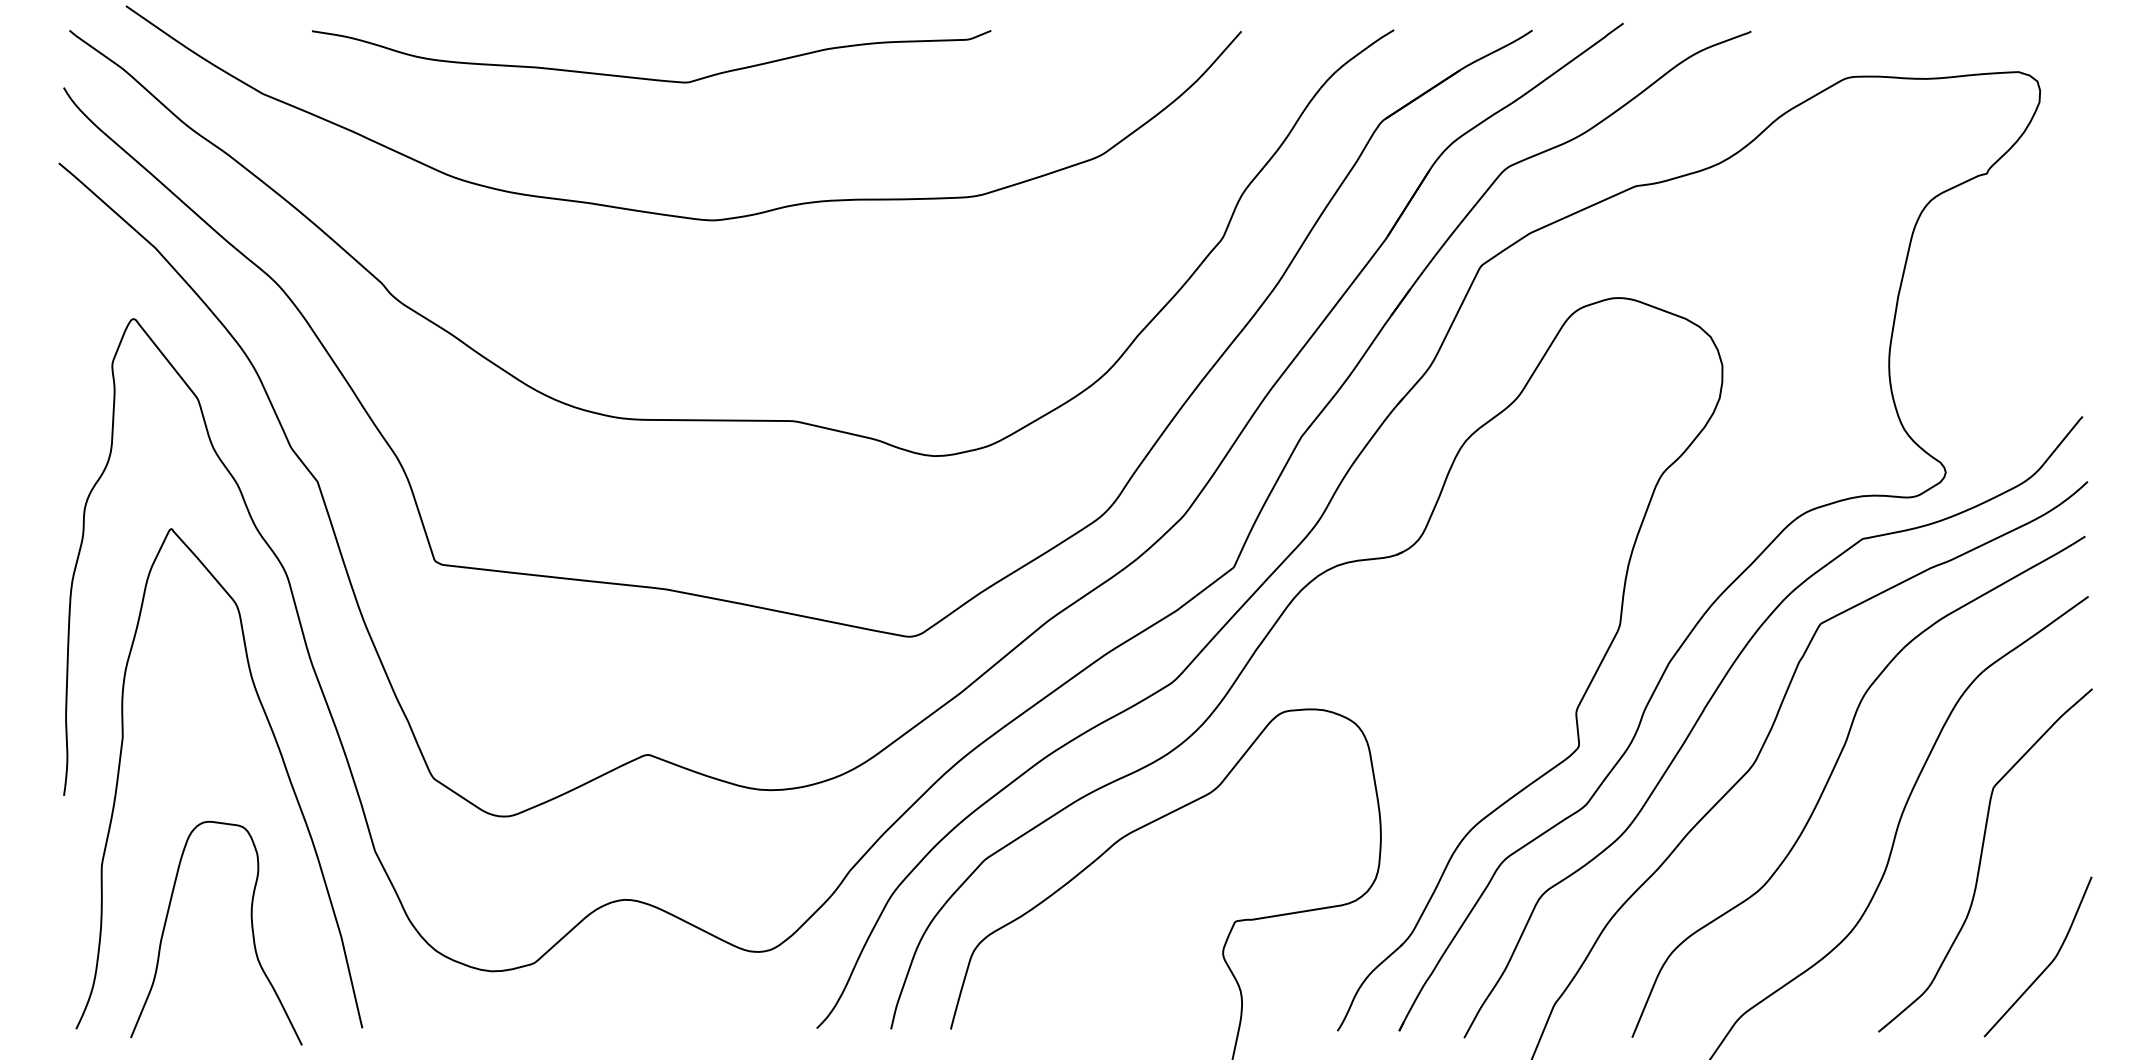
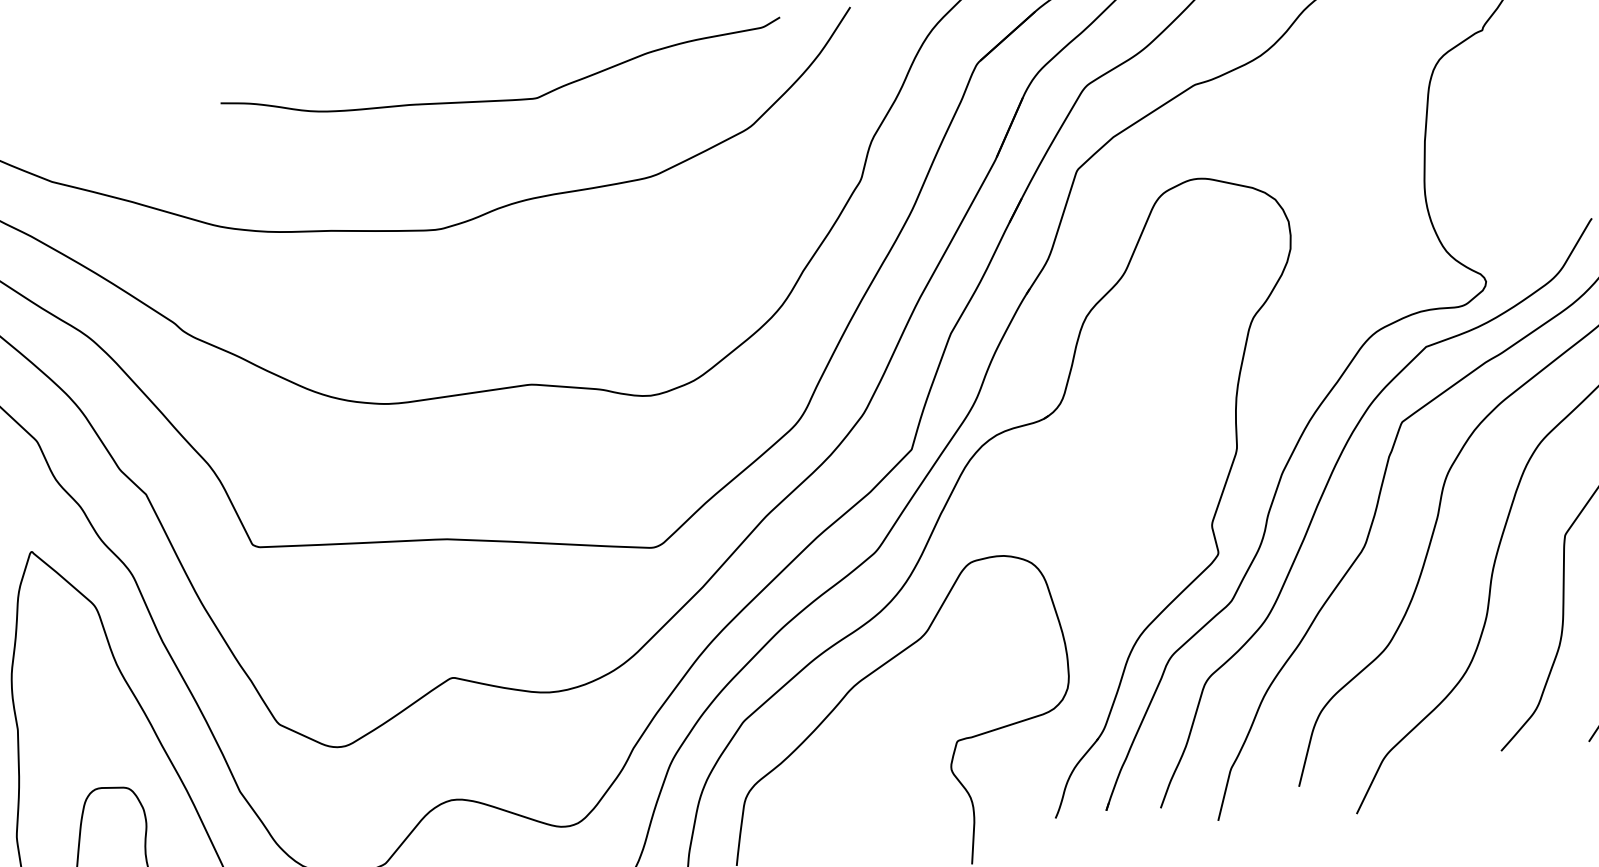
curve: (651, 78) -> (506, 99), moved

